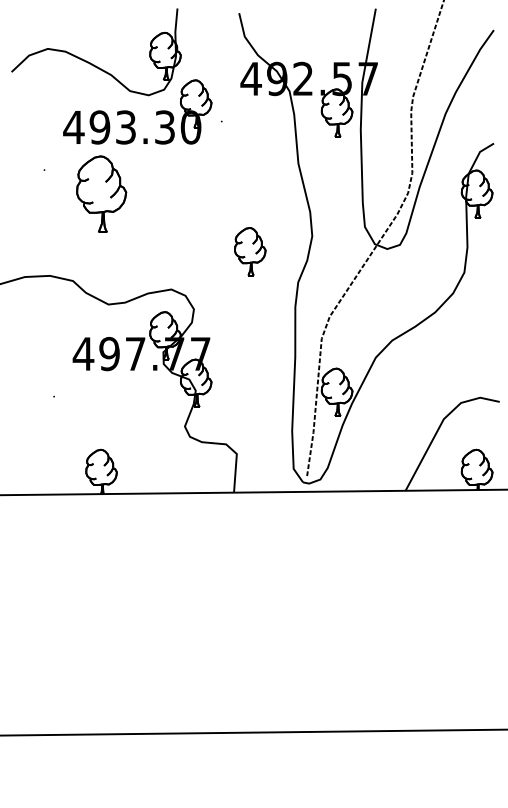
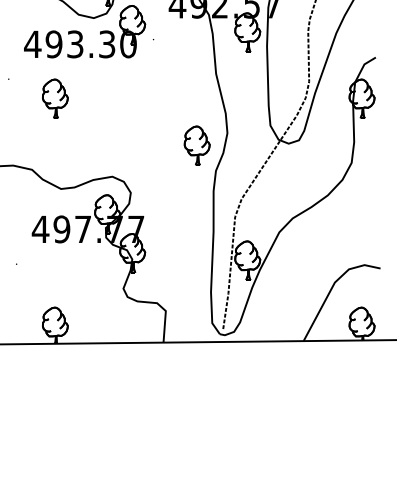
part: (101, 193) -> (55, 98), size x0.62
part: (250, 251) -> (197, 145), moved

